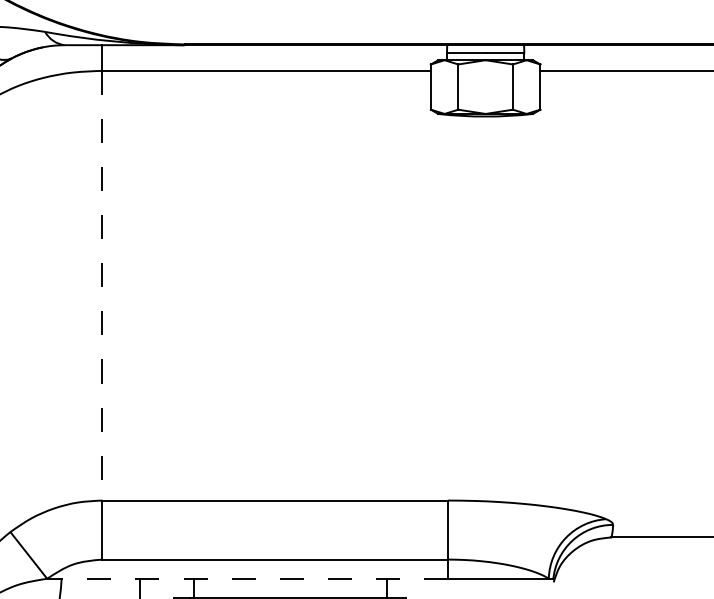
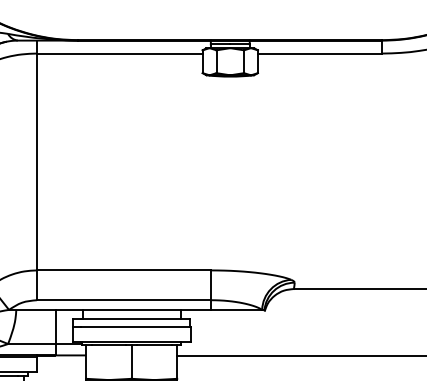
line: (101, 286) -> (36, 162), dashed -> solid
line: (246, 577) -> (109, 309), dashed -> solid

